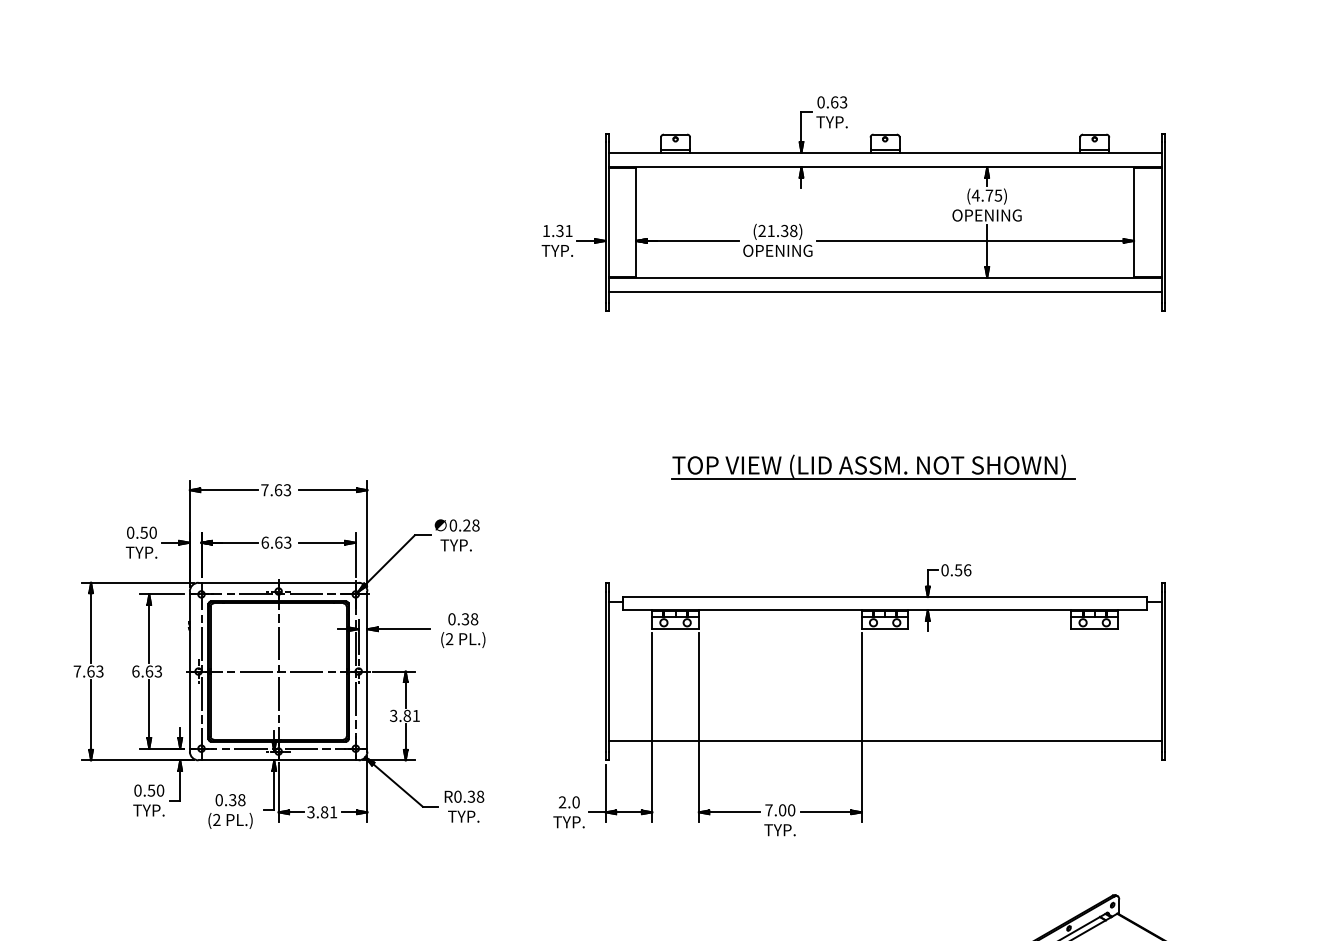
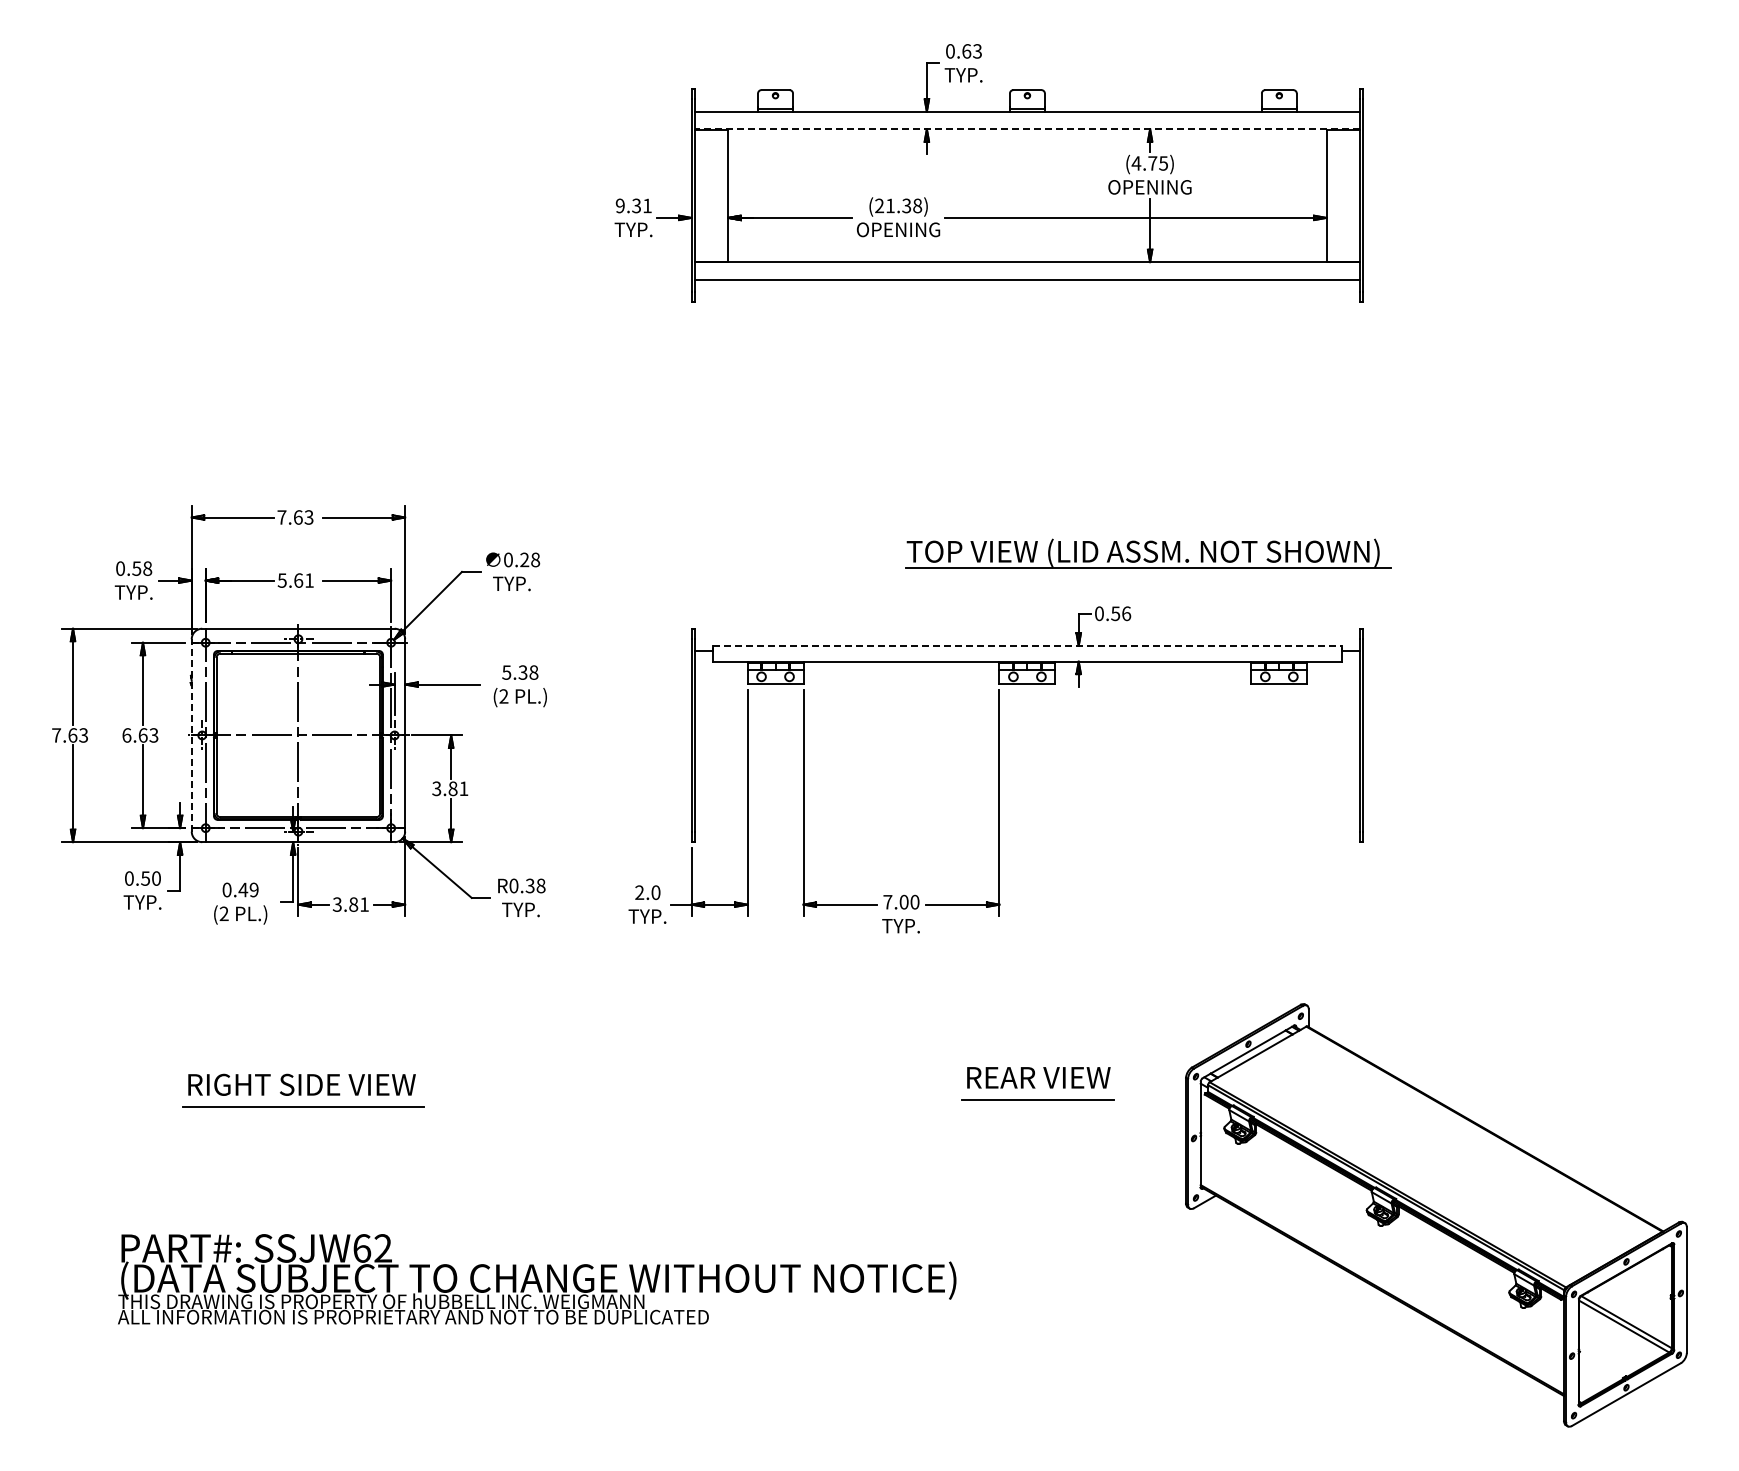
line: (884, 167) -> (1026, 129), solid -> dashed
text: (545, 230) -> (619, 205), 1.31 -> 9.31
part: (873, 466) -> (1148, 553), moved
text: (153, 532) -> (147, 568), 0.50 -> 0.58
text: (276, 542) -> (295, 580), 6.63 -> 5.61
line: (885, 596) -> (1027, 645), solid -> dashed
text: (451, 619) -> (506, 672), 0.38 -> 5.38
line: (189, 670) -> (191, 734), solid -> dashed
line: (885, 741) -> (1027, 819), removed
text: (237, 799) -> (248, 889), 0.38 -> 0.49

